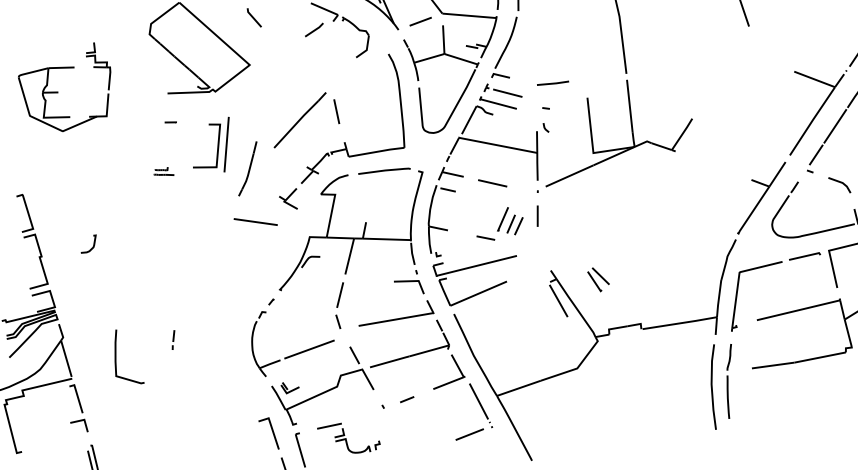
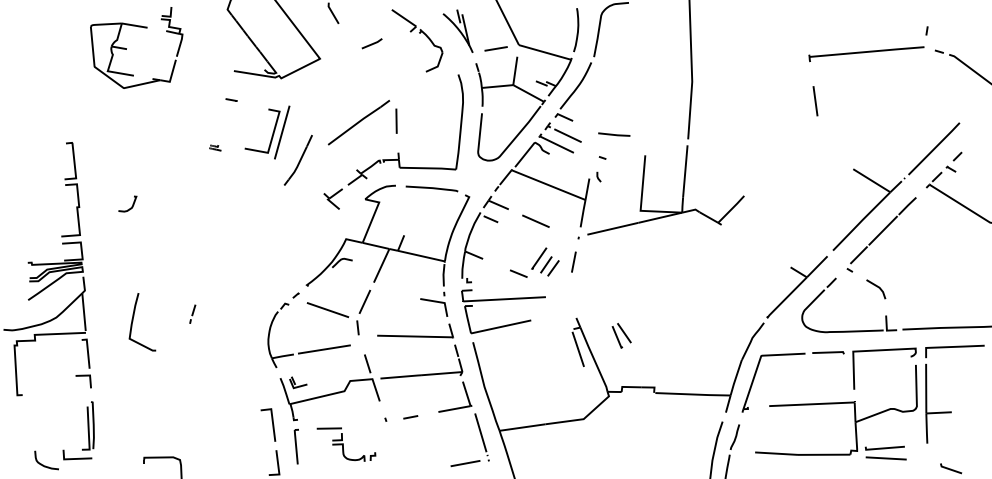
line: (313, 29) -> (371, 43), moved
part: (164, 172) -> (215, 147), size x0.62
line: (255, 221) -> (327, 309), moved

